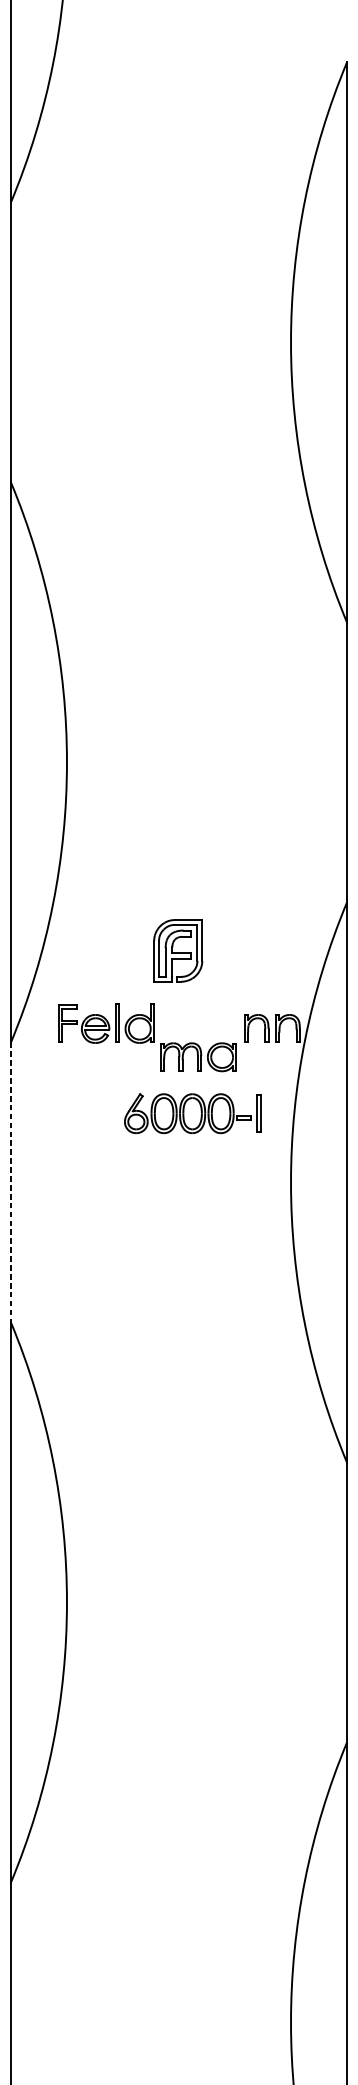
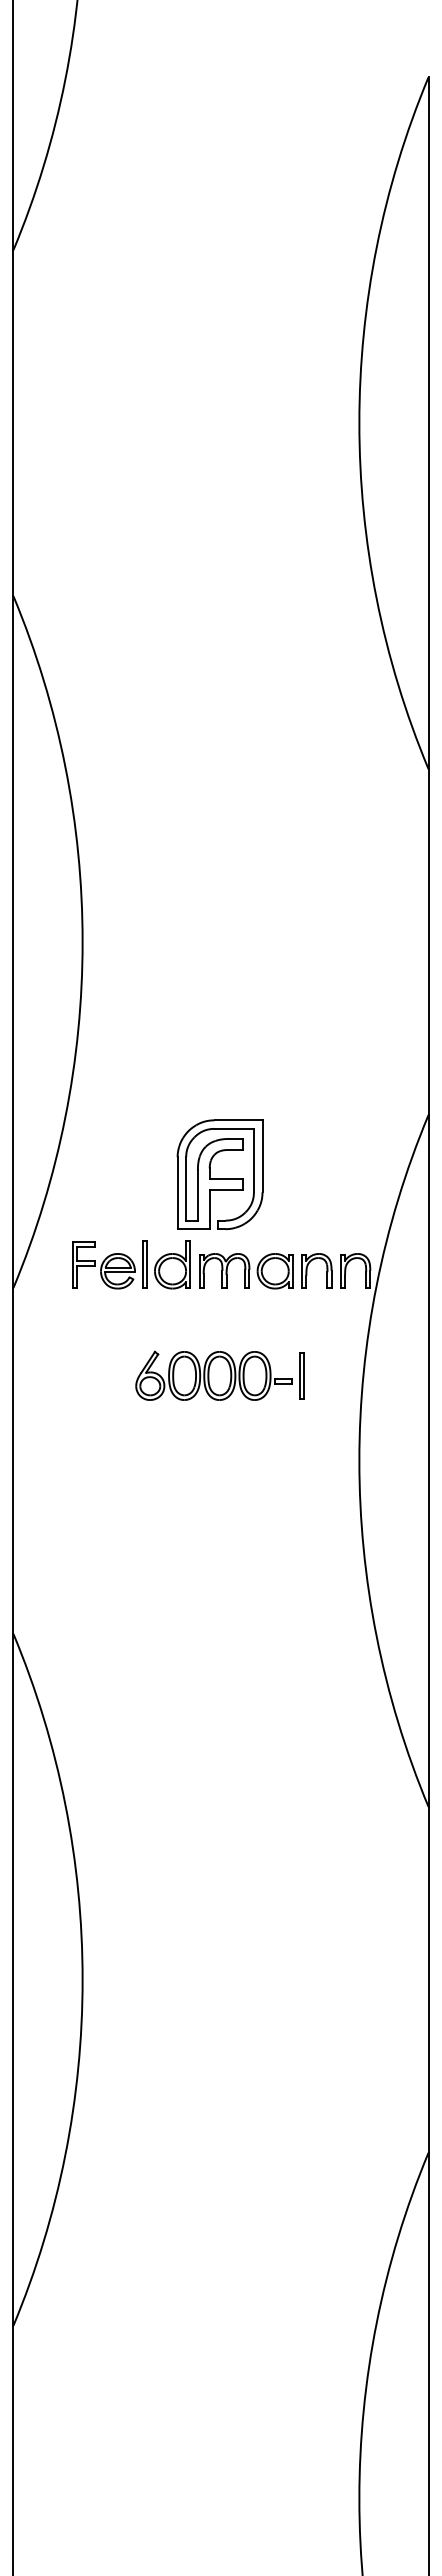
part: (177, 950) -> (219, 1174), size x1.43
part: (198, 1057) -> (246, 1271), moved
part: (192, 1113) -> (219, 1375), moved
line: (11, 1182) -> (13, 1460), dashed -> solid

